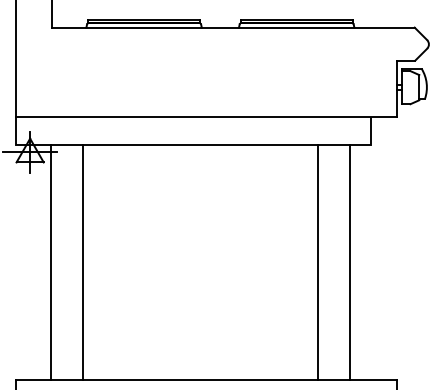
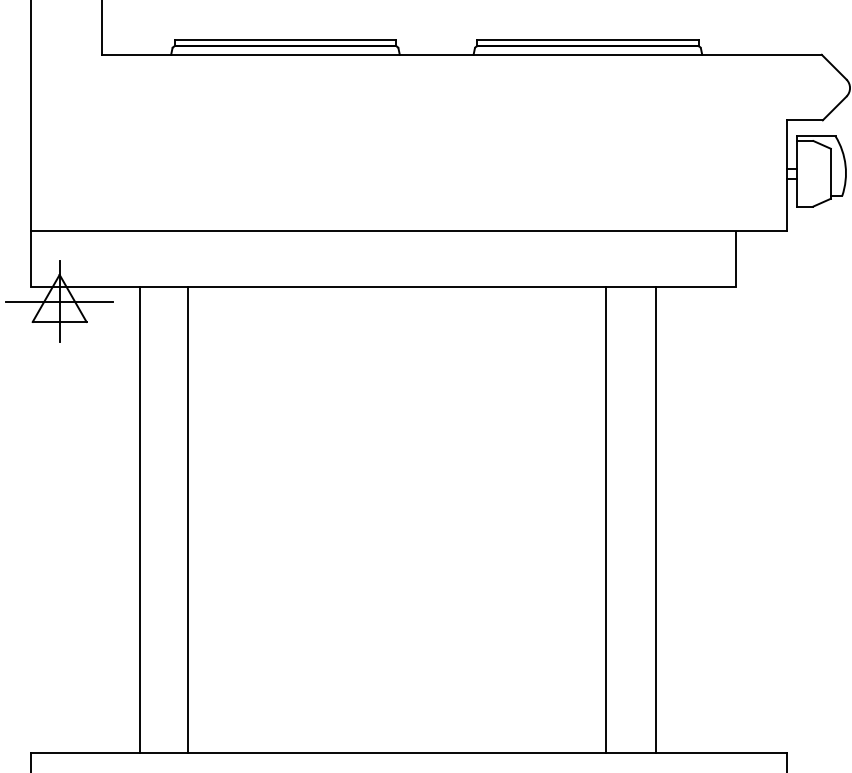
line: (50, 261) -> (139, 518), moved
line: (82, 261) -> (187, 518), moved
line: (317, 261) -> (605, 518), moved
line: (350, 261) -> (656, 518), moved

